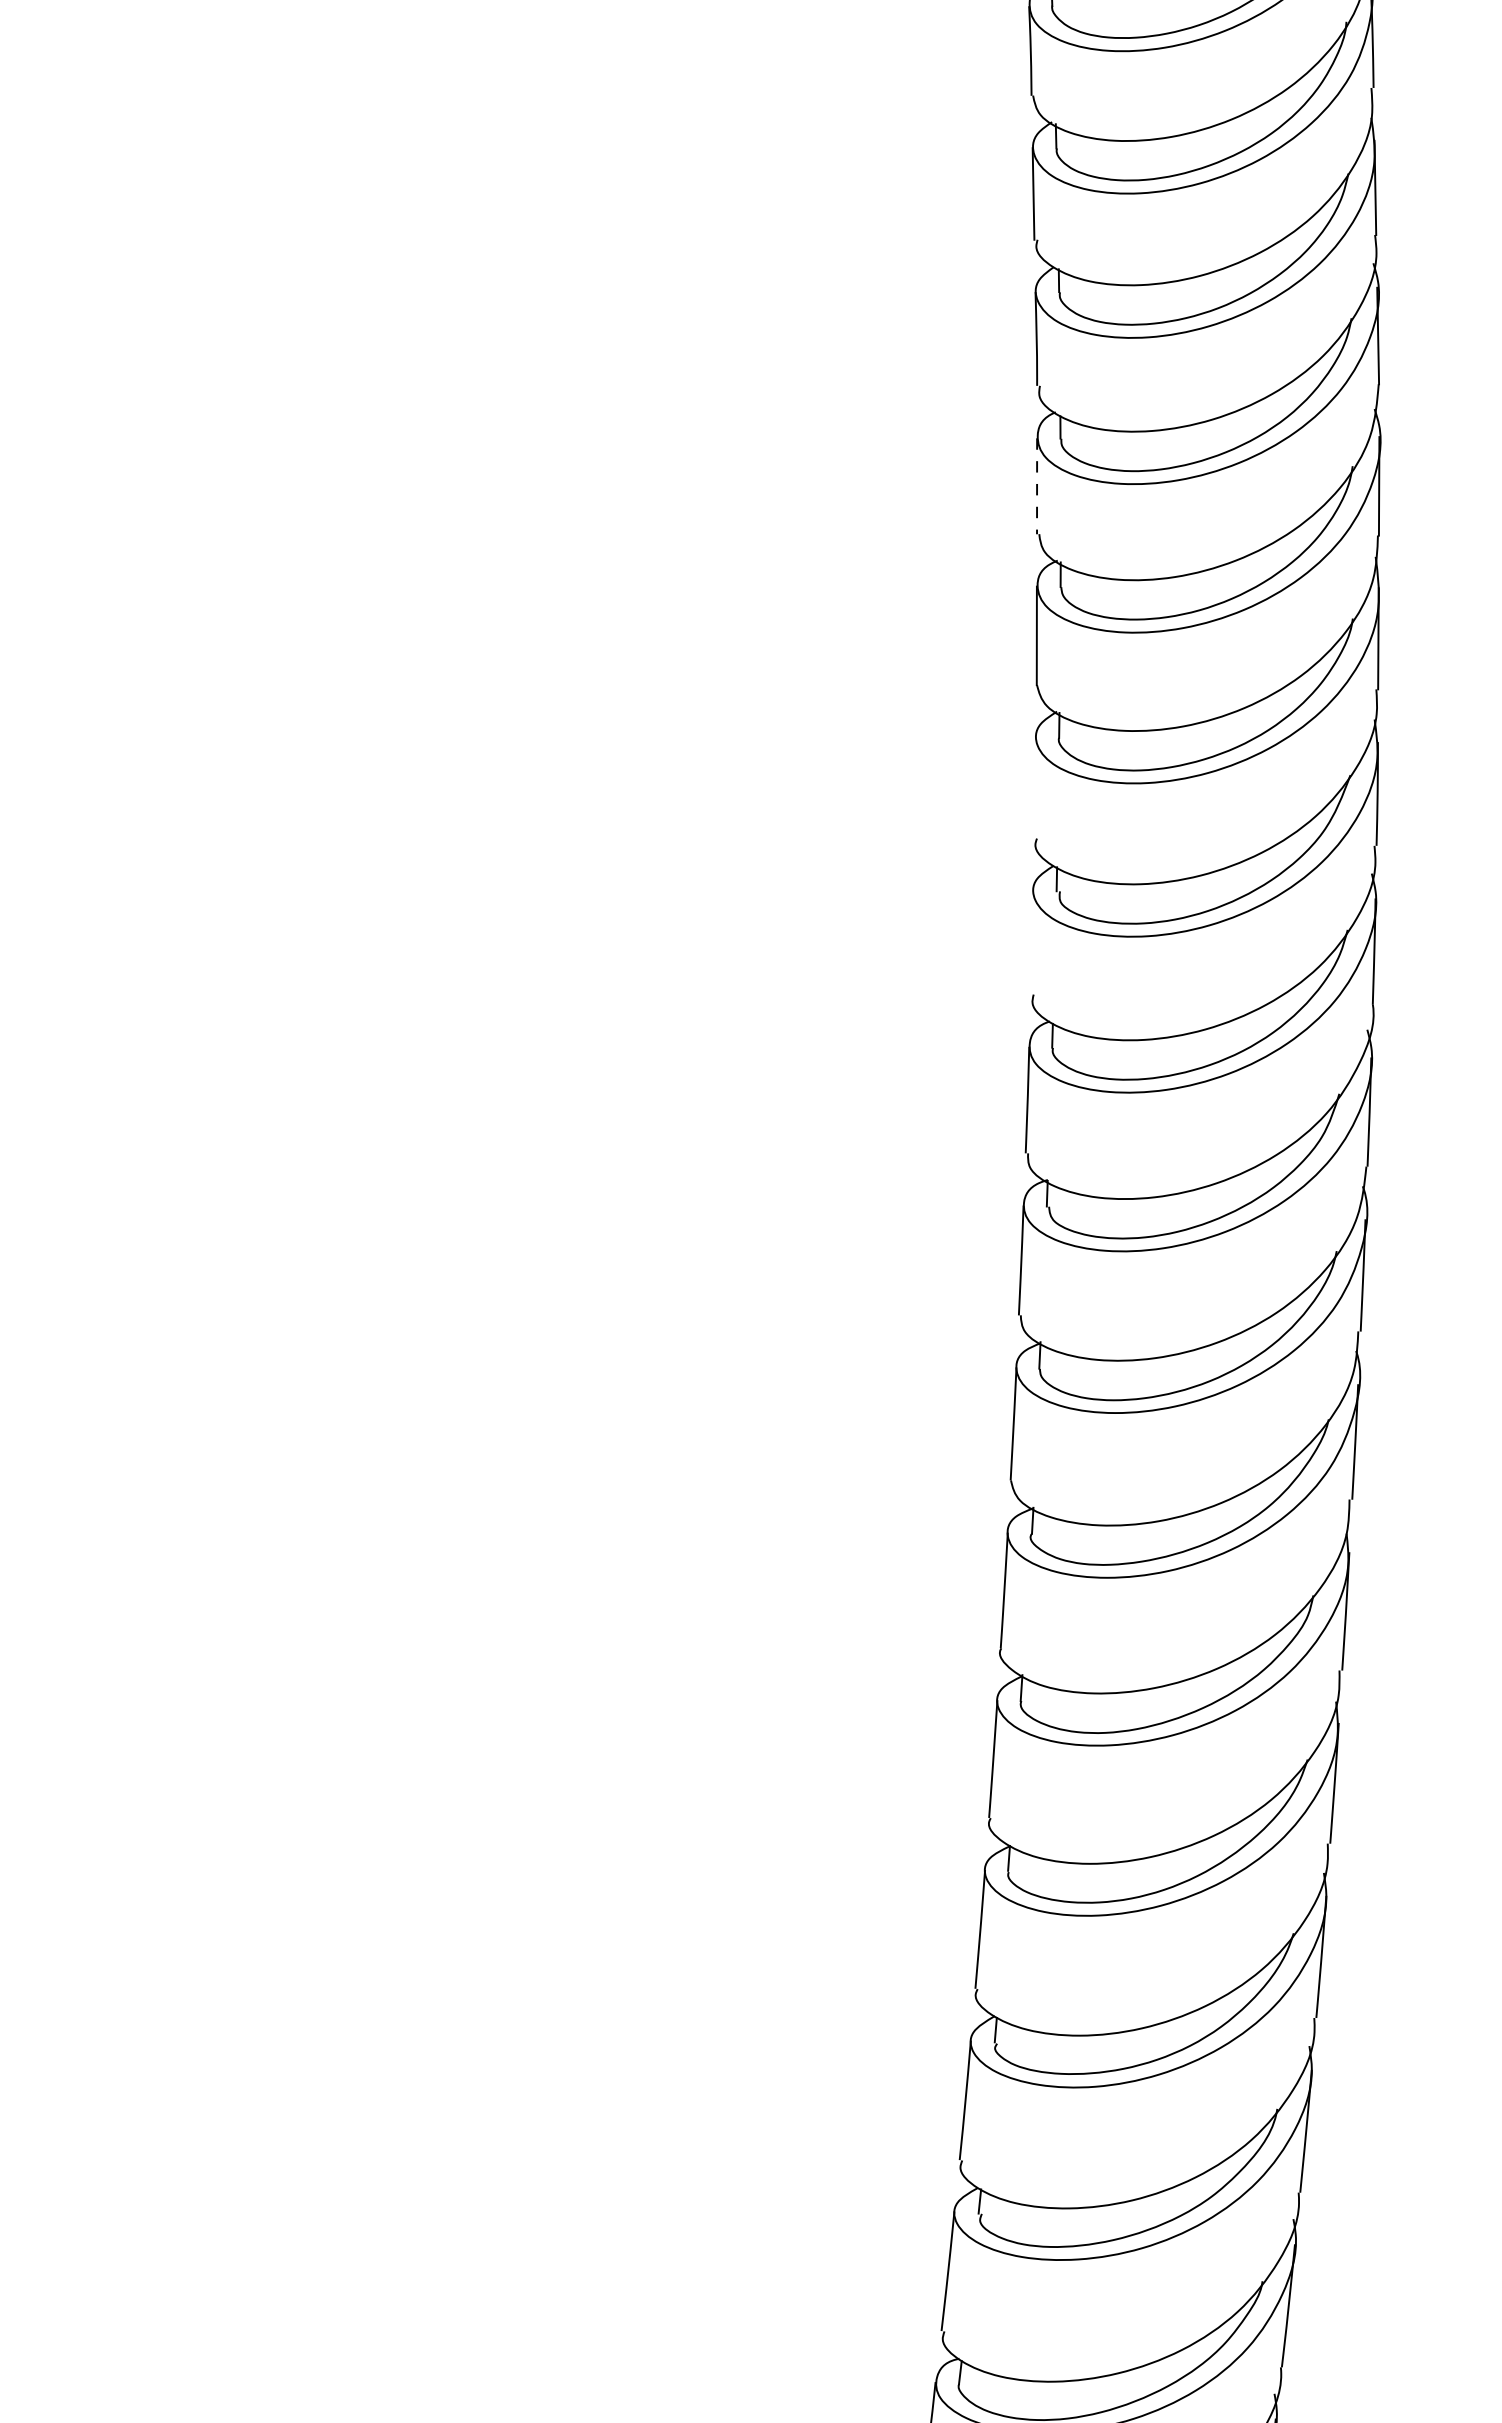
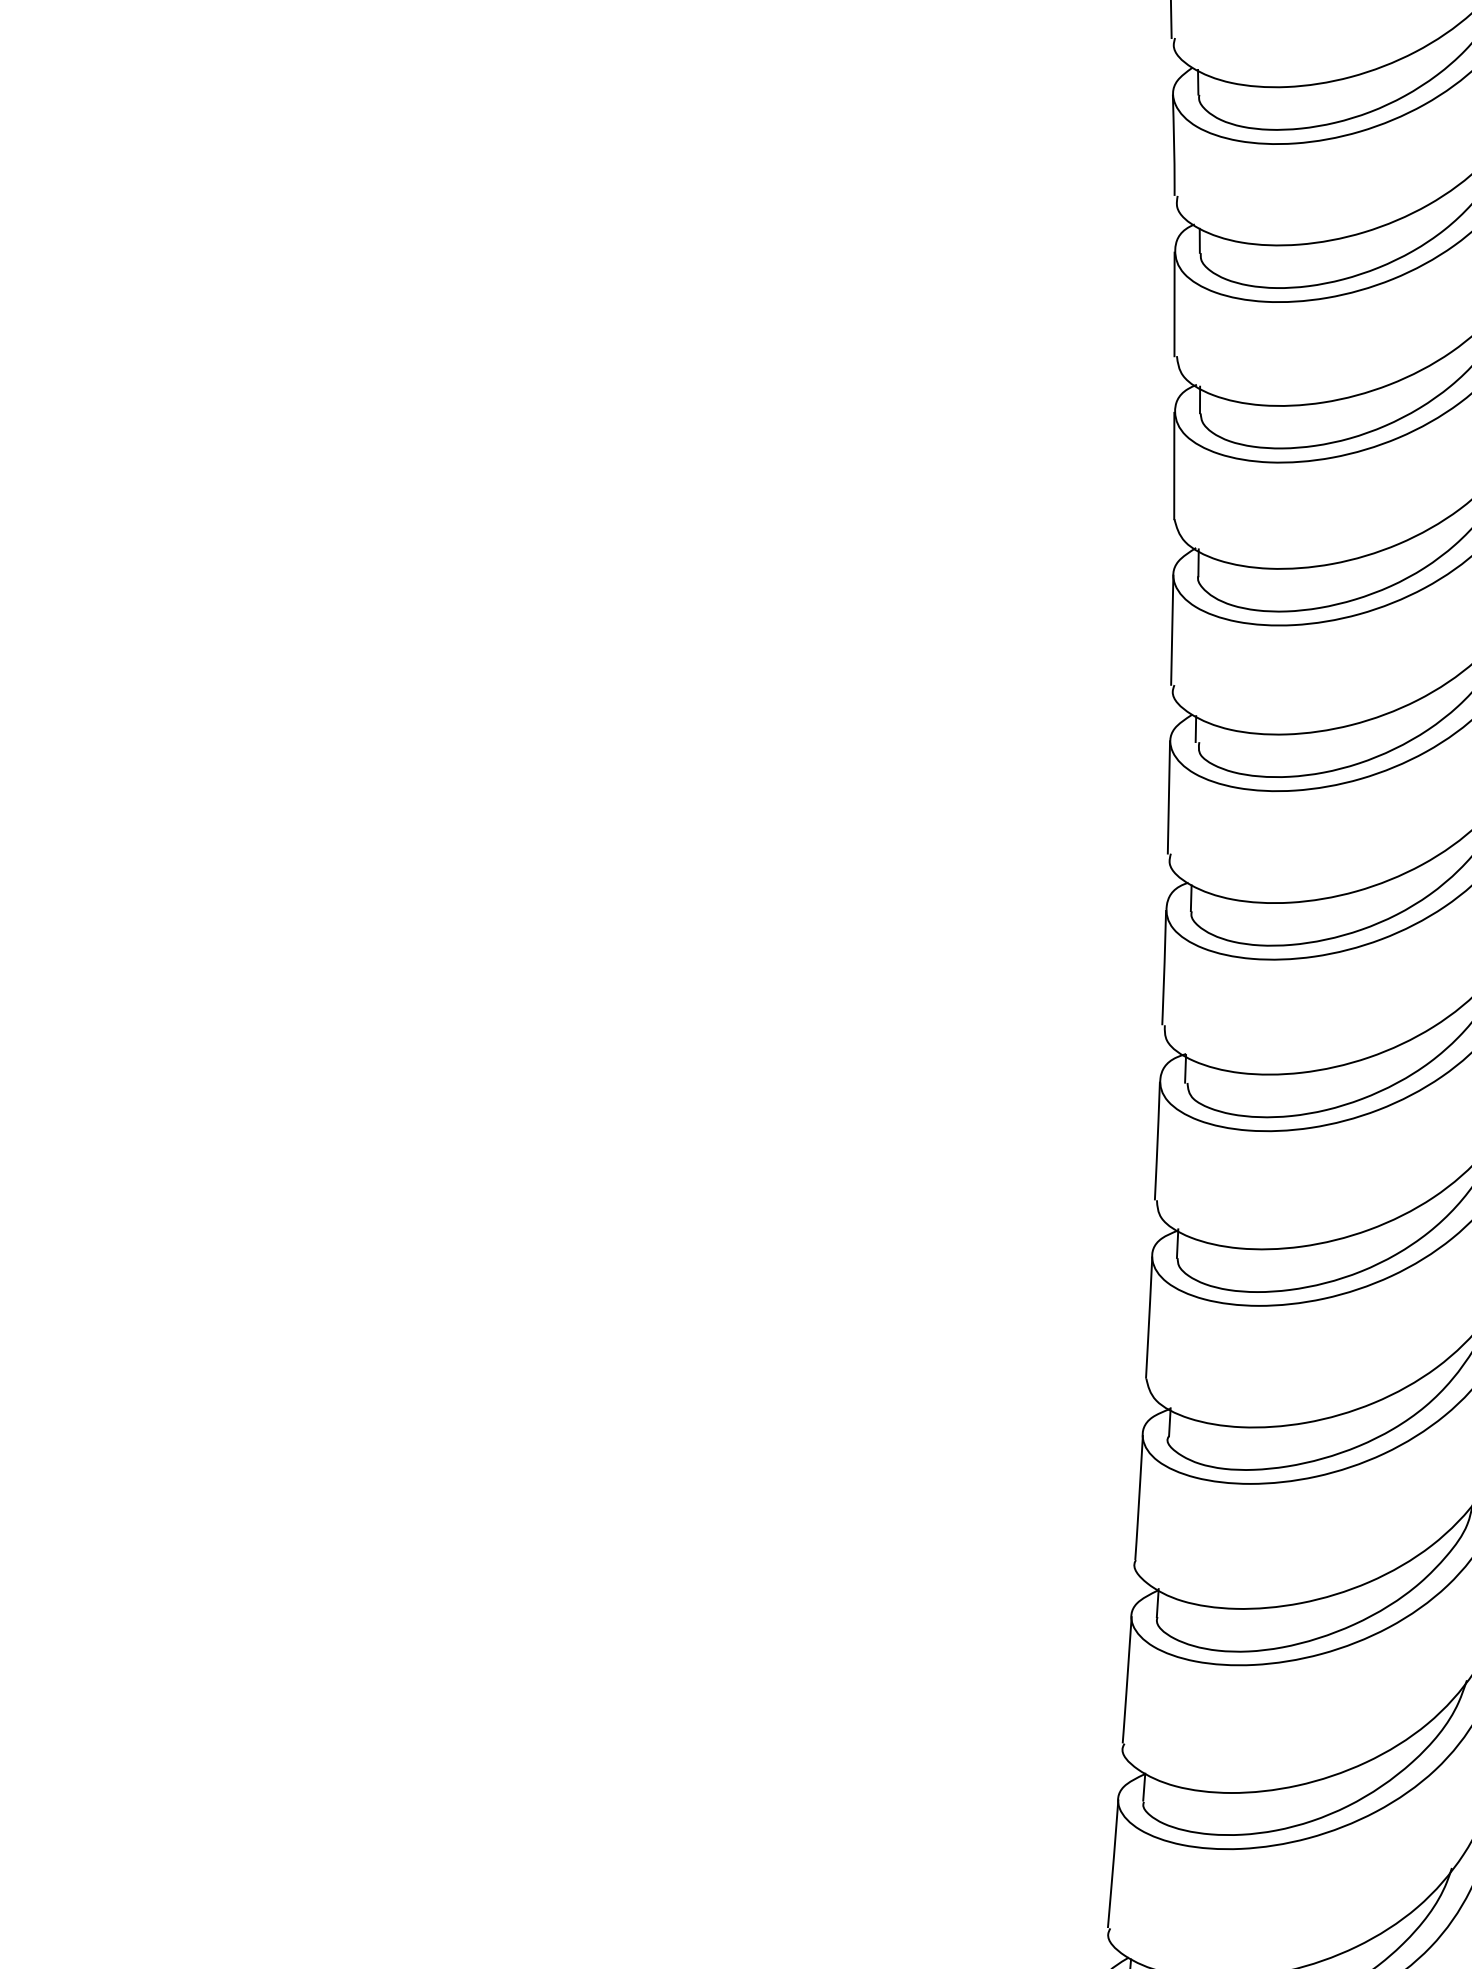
line: (1037, 486) -> (1174, 304), dashed -> solid
line: (1034, 787) -> (1171, 629), added
line: (1031, 942) -> (1168, 797), added

